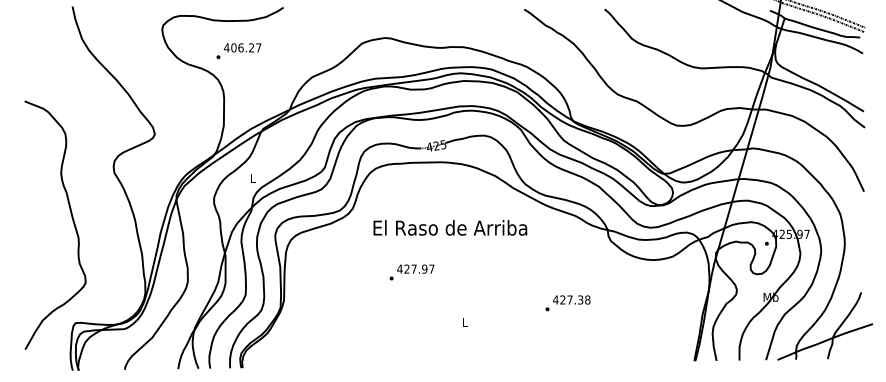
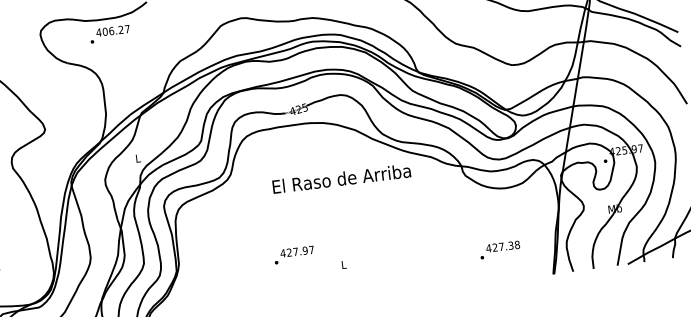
text: (238, 51) -> (109, 34), moved
text: (450, 227) -> (341, 178), moved
text: (411, 272) -> (293, 255), moved
text: (567, 303) -> (499, 250), moved

